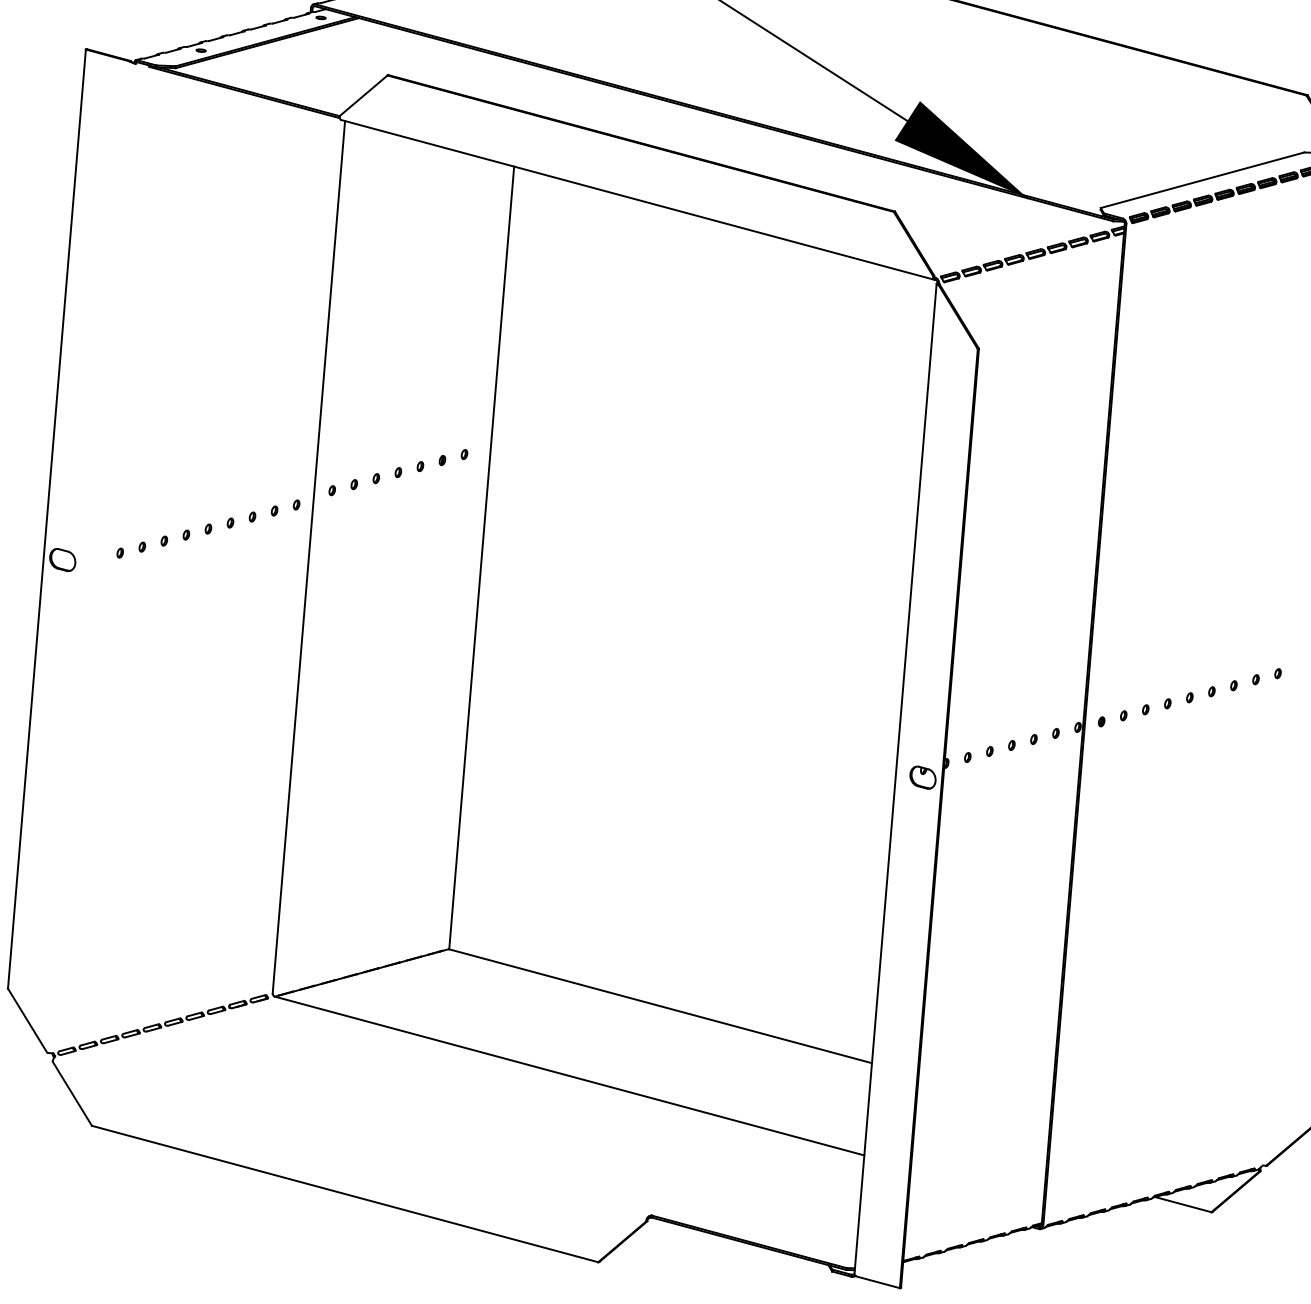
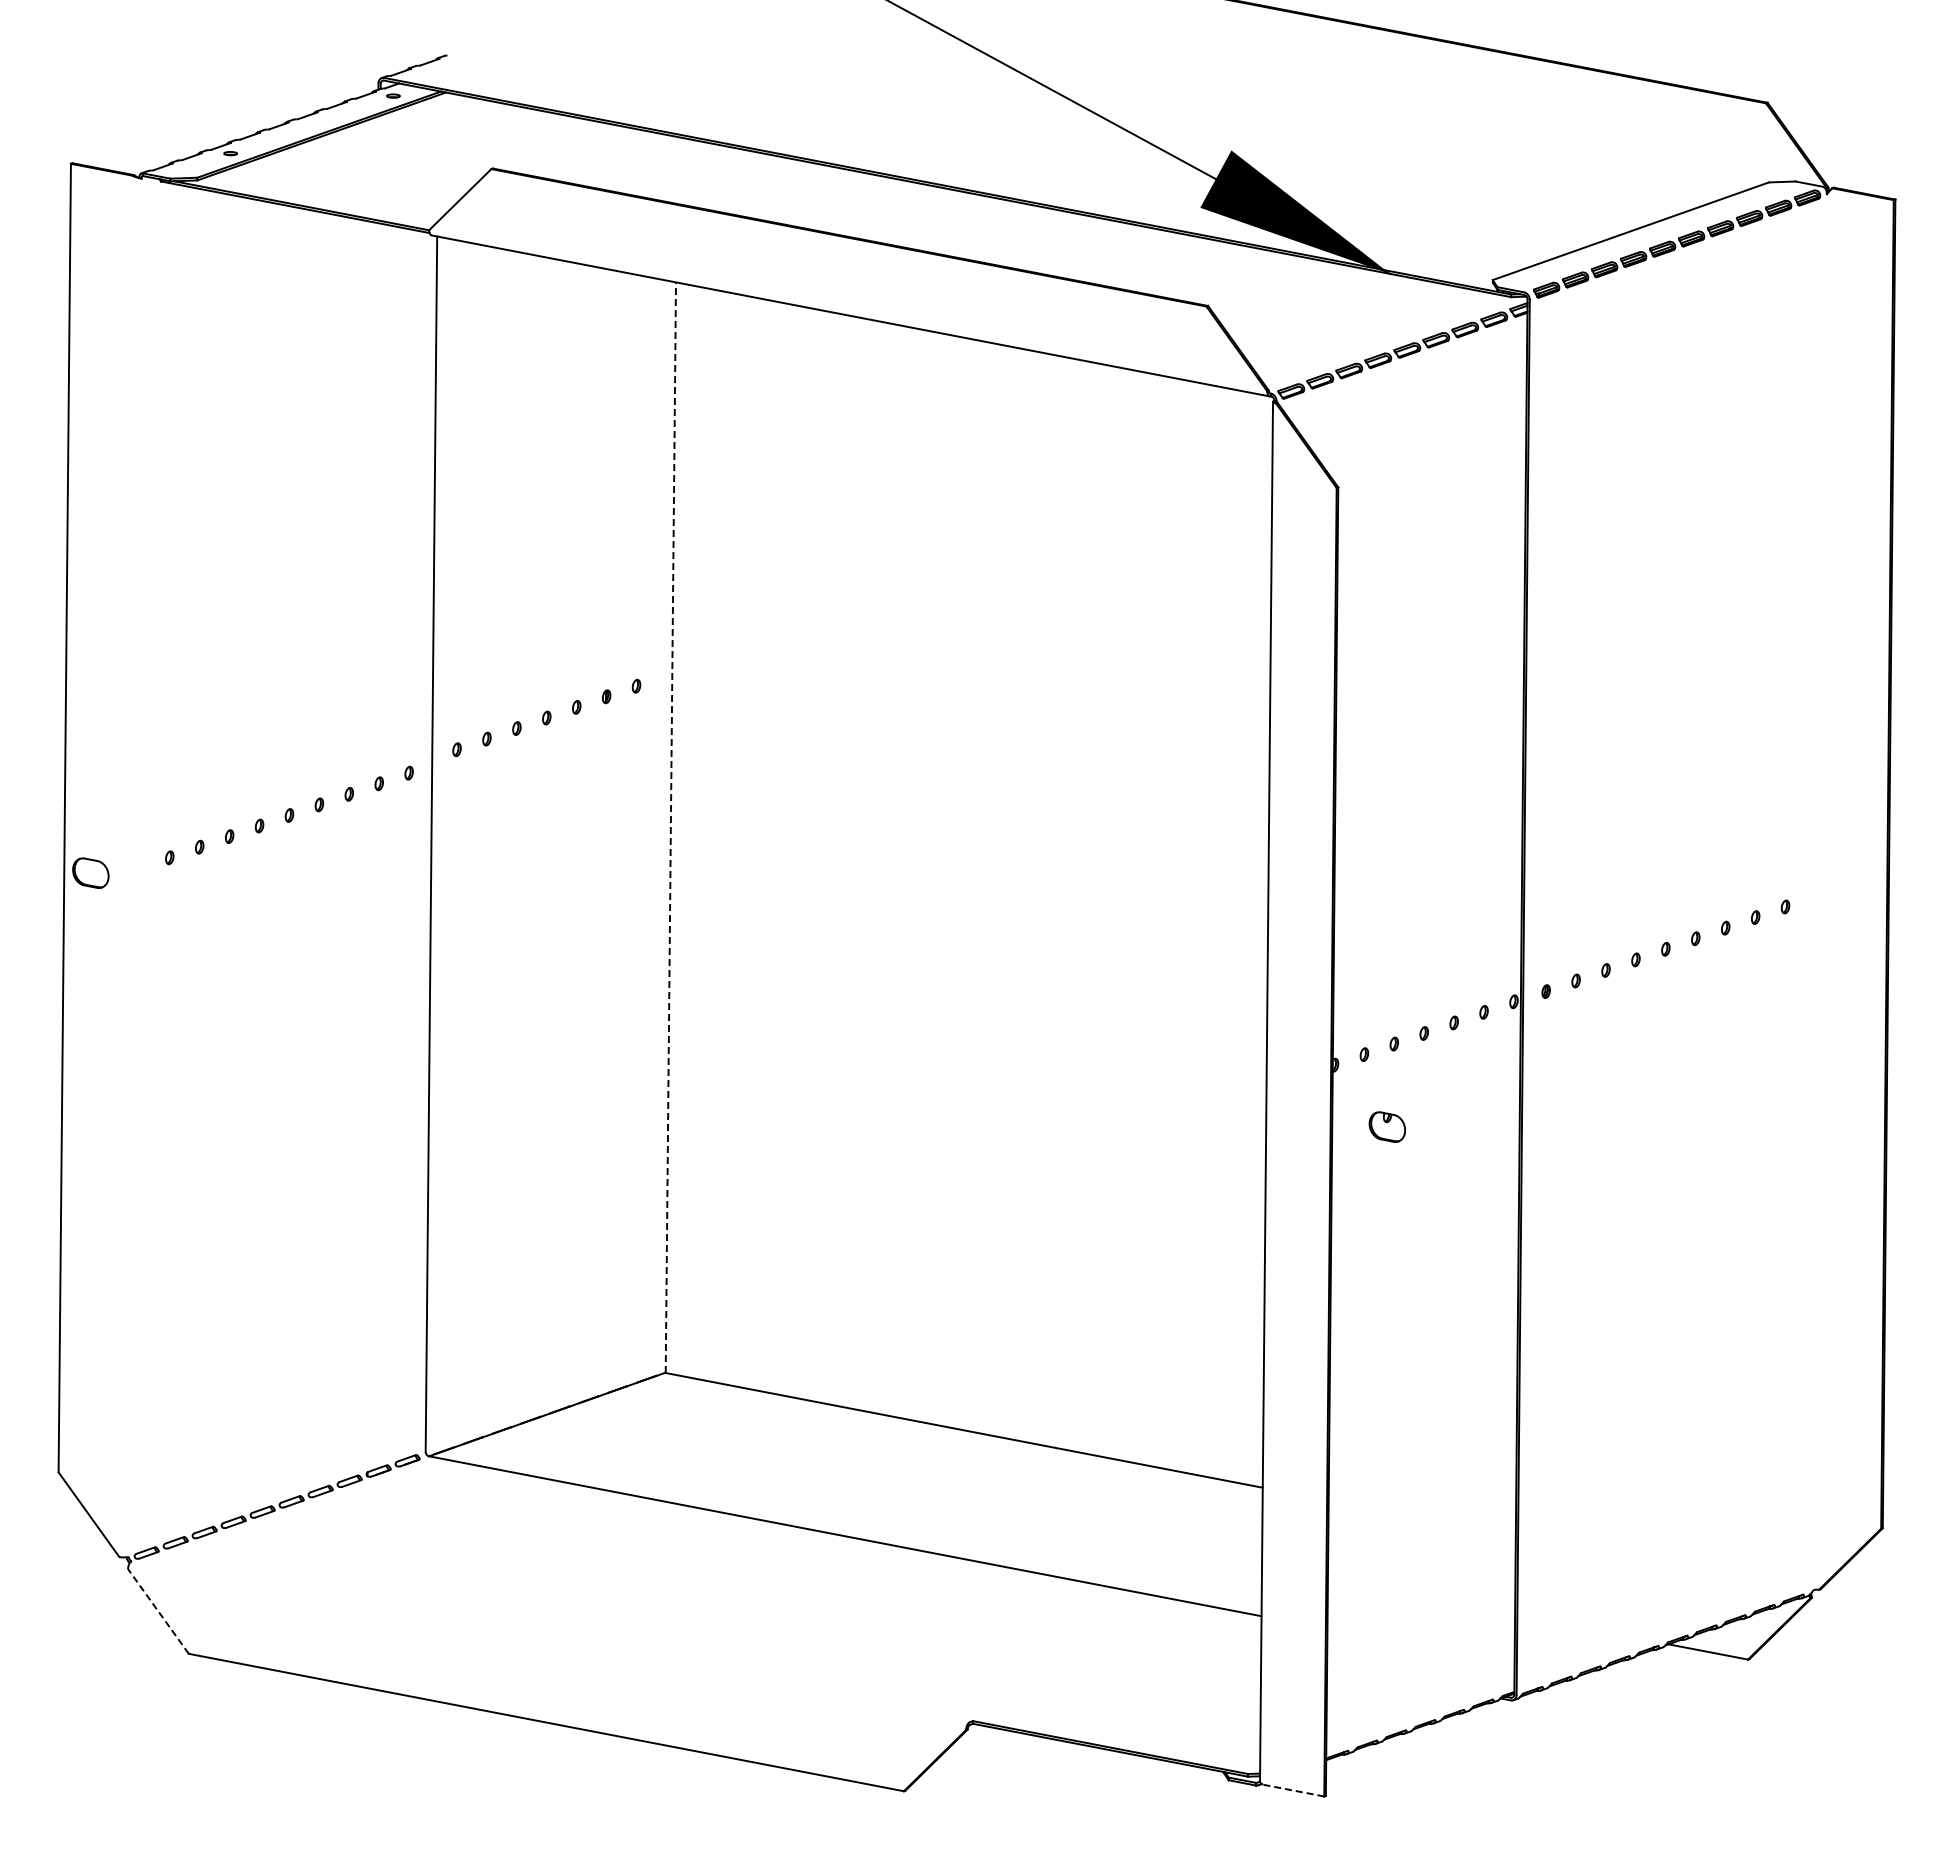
line: (481, 557) -> (670, 827), solid -> dashed
part: (922, 777) -> (1386, 1126), moved
line: (72, 1093) -> (158, 1611), solid -> dashed
line: (878, 1282) -> (1293, 1790), solid -> dashed

